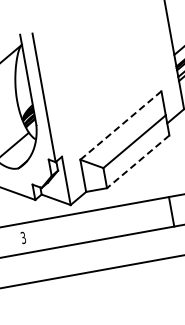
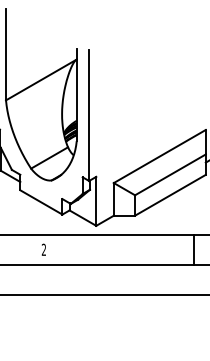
line: (120, 125) -> (159, 156), dashed -> solid
line: (138, 162) -> (170, 195), dashed -> solid
text: (22, 237) -> (43, 249), 3 -> 2

